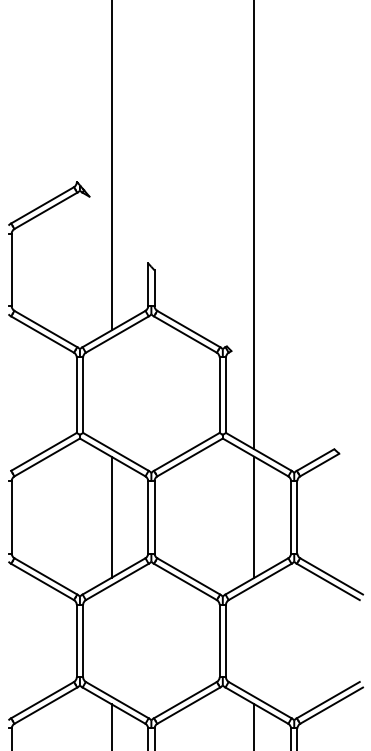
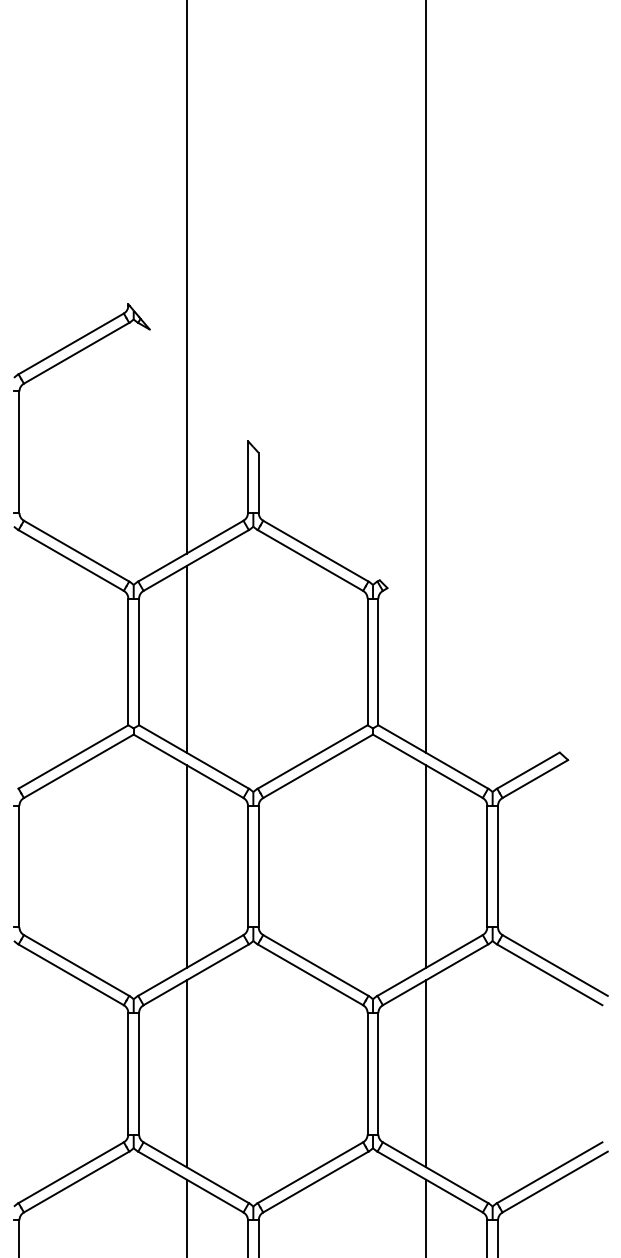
line: (111, 393) -> (186, 659), added
line: (111, 640) -> (186, 1072), added
line: (254, 640) -> (426, 1072), added

